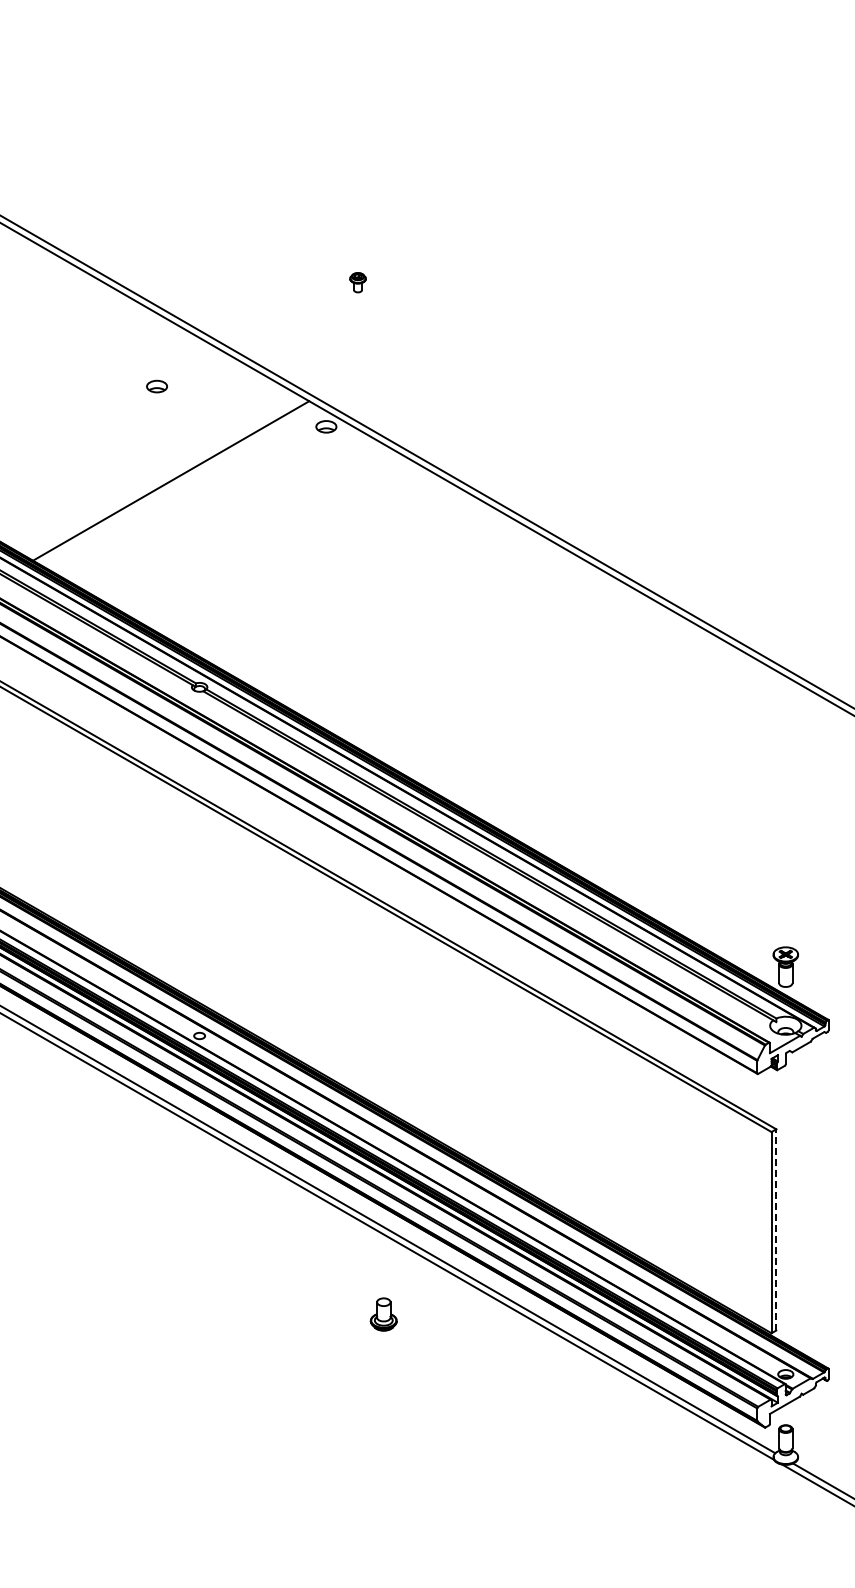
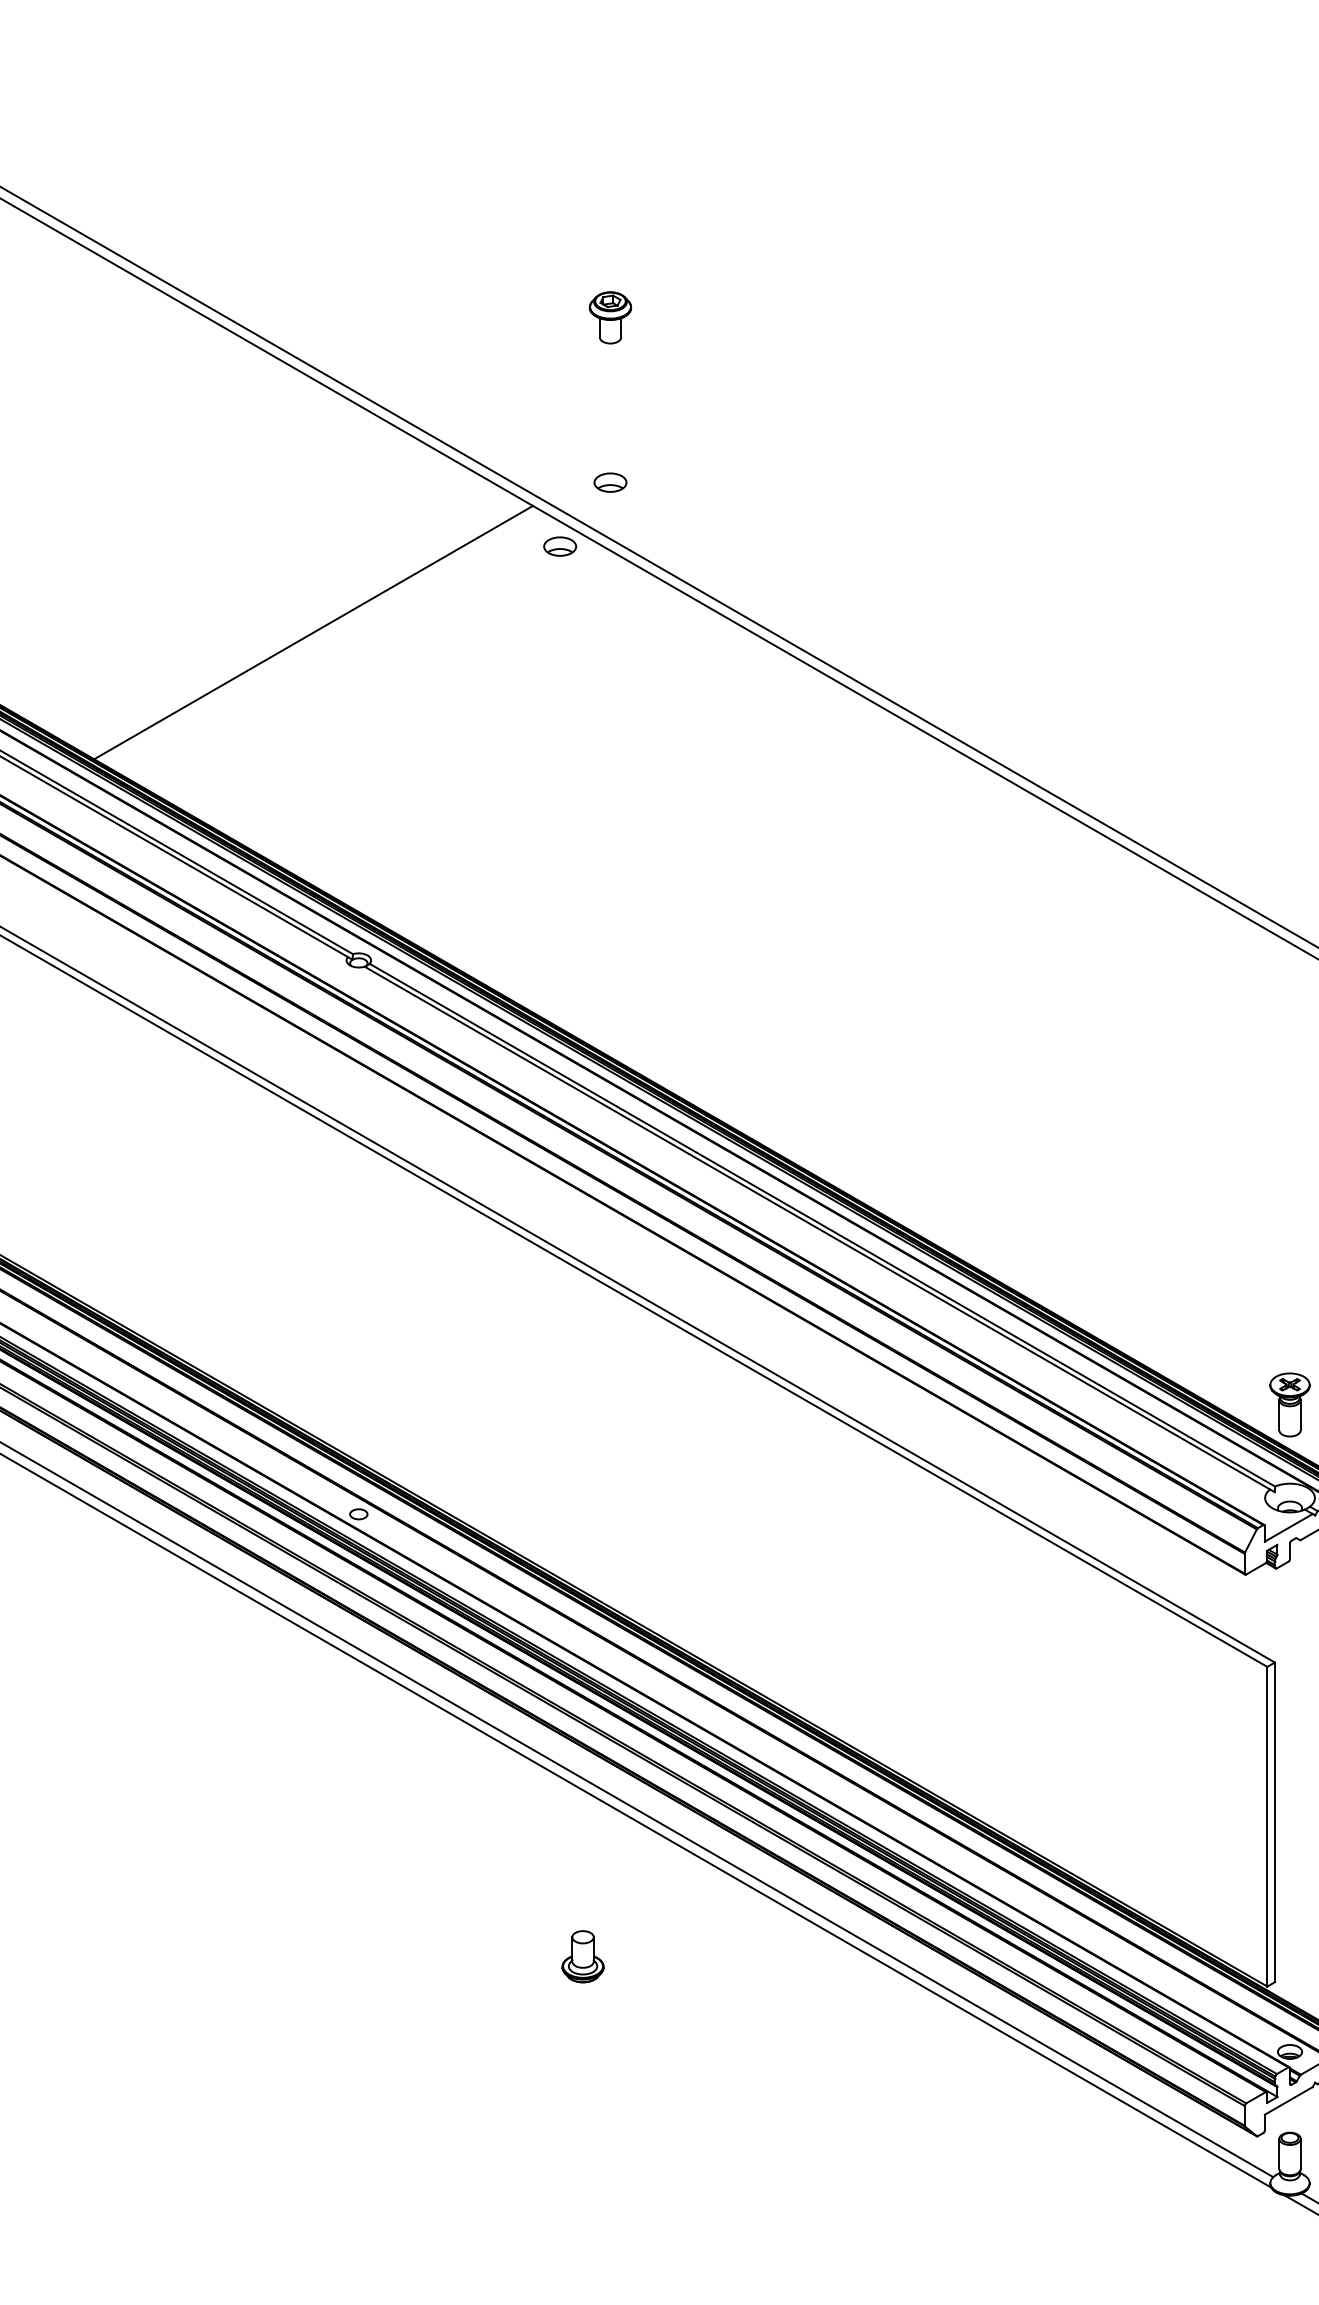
part: (357, 282) -> (609, 317), size x1.67
part: (156, 386) -> (609, 482), moved
line: (776, 1229) -> (1275, 1821), dashed -> solid
part: (383, 1314) -> (582, 1956), moved

